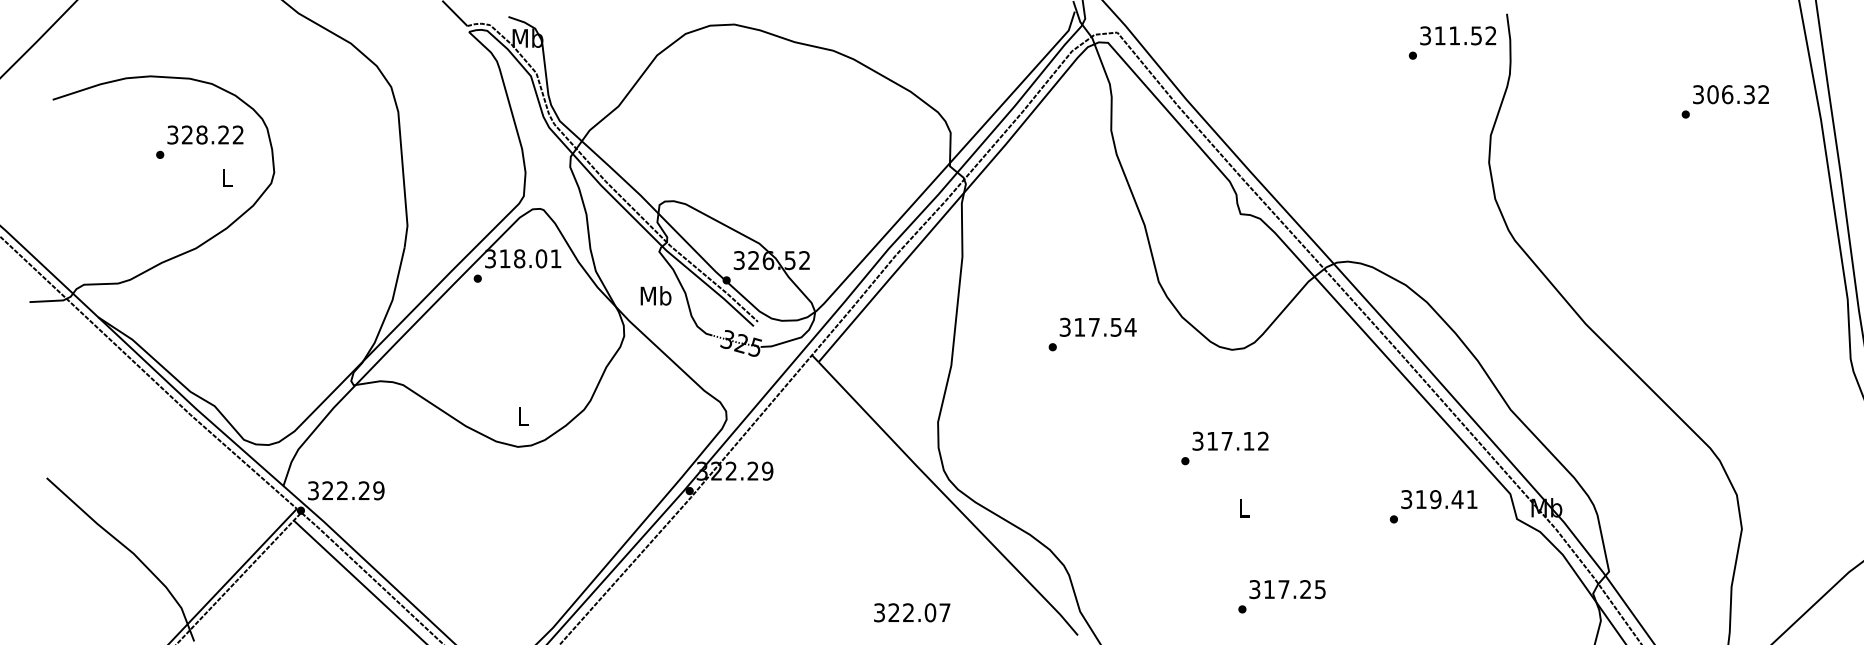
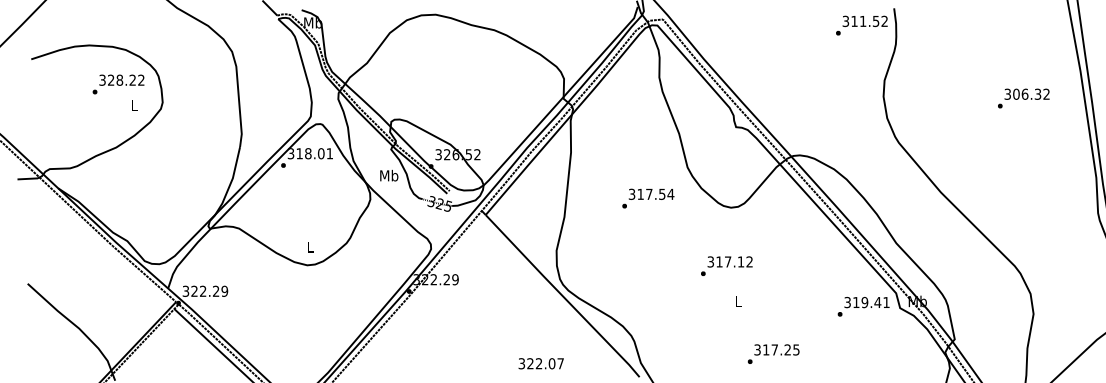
text: (1724, 101) -> (1023, 98), moved
text: (1433, 506) -> (863, 306), moved
text: (1281, 595) -> (773, 353), moved

